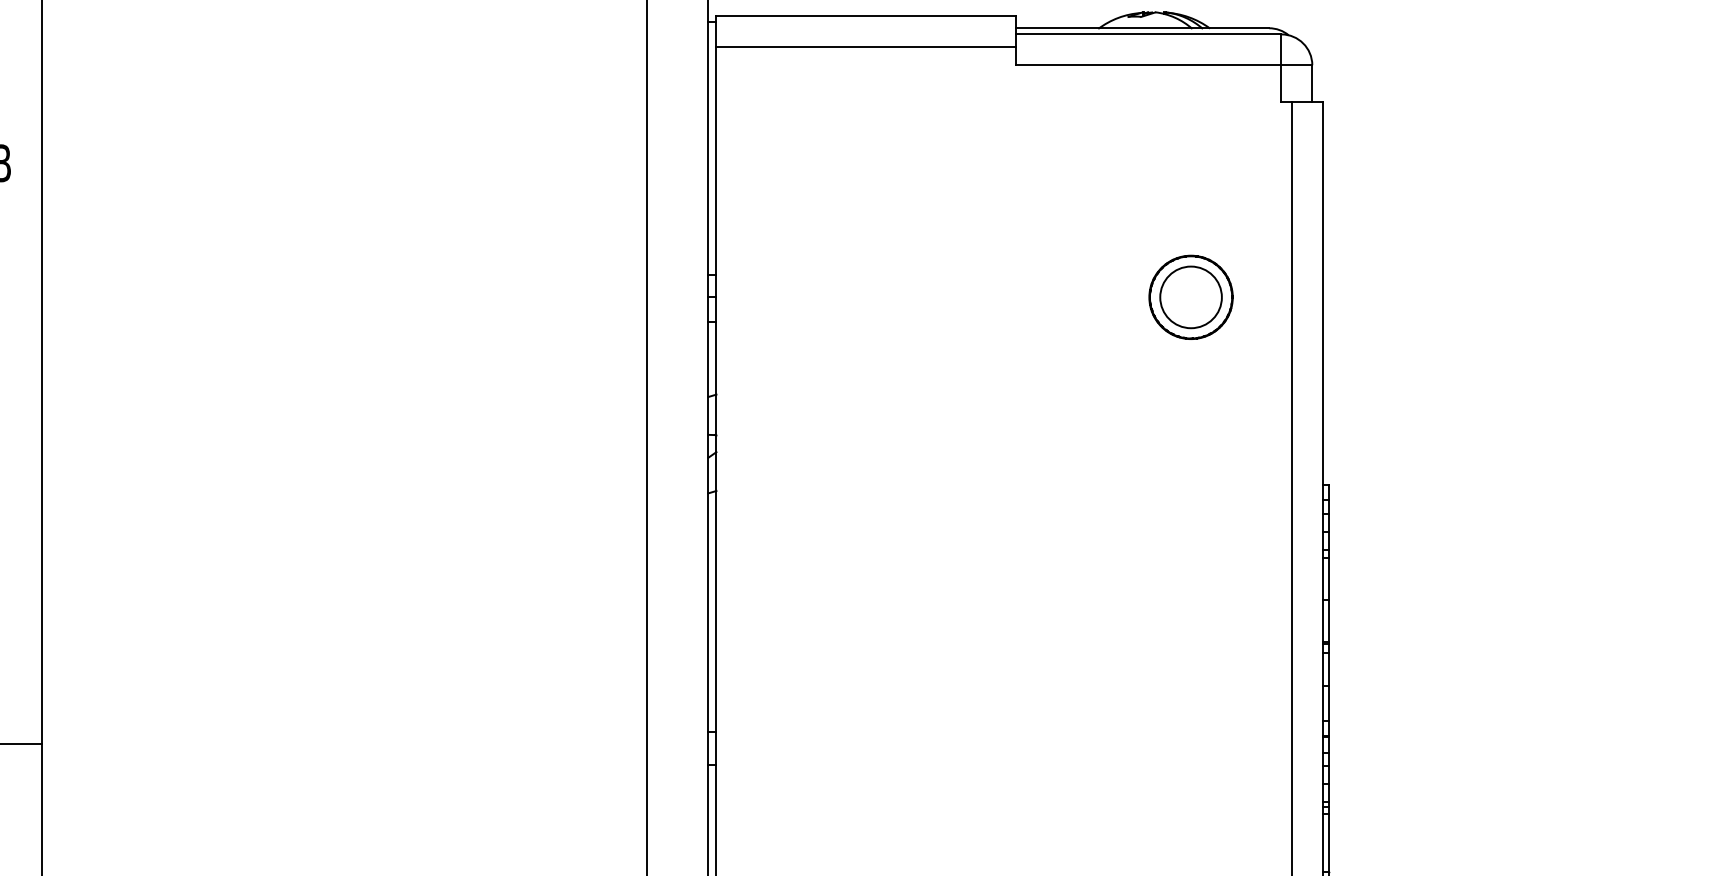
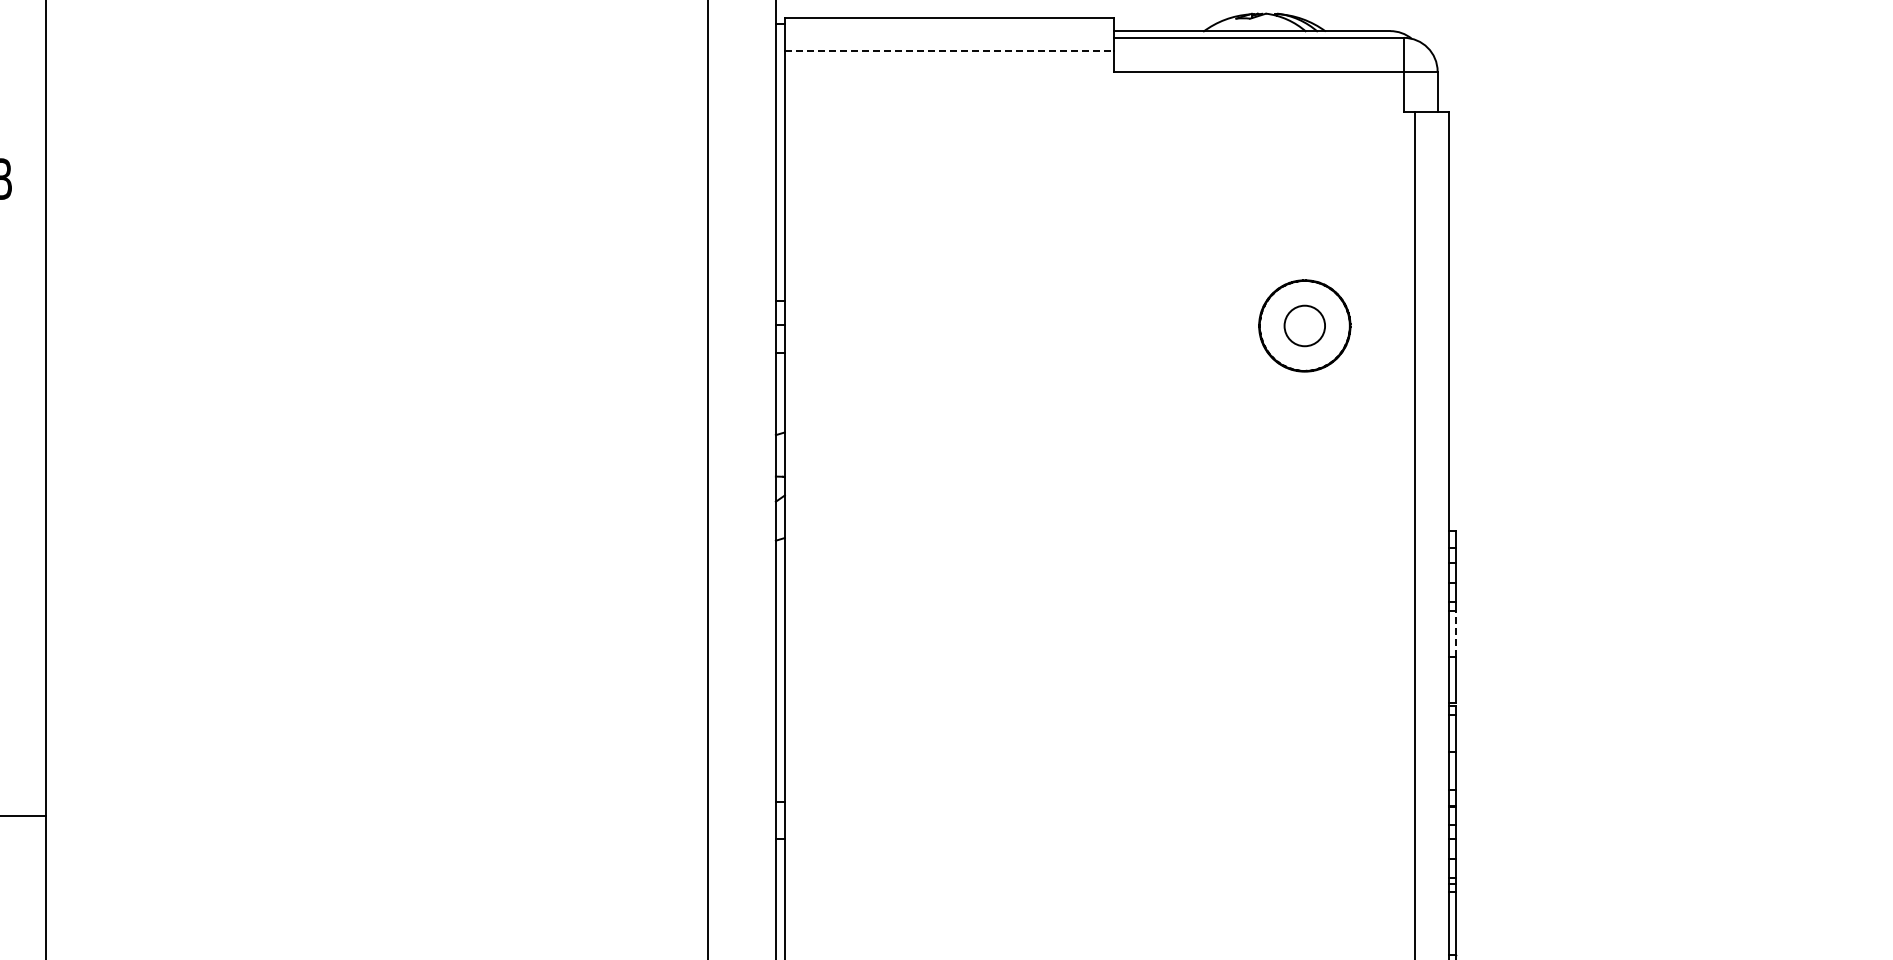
line: (866, 46) -> (949, 51), solid -> dashed
circle: (1190, 296) -> (1304, 325), size x0.6
line: (1328, 579) -> (1455, 634), solid -> dashed

